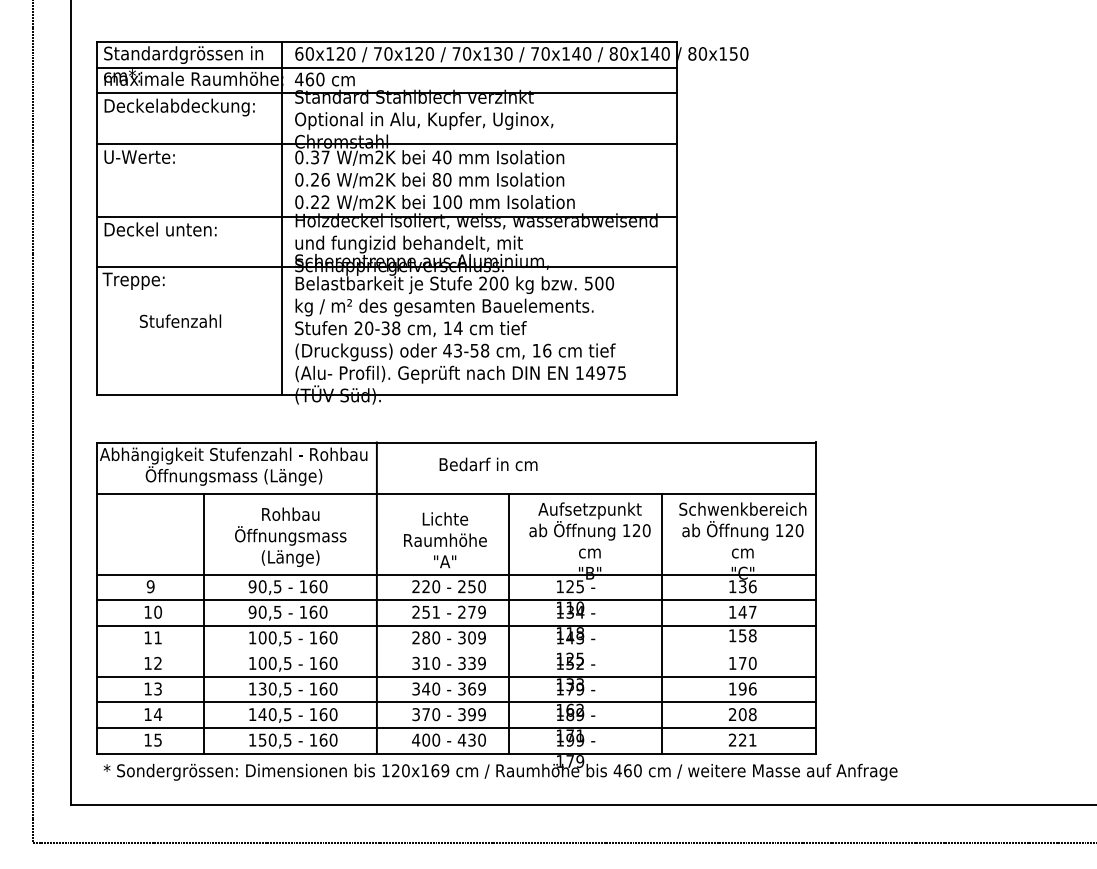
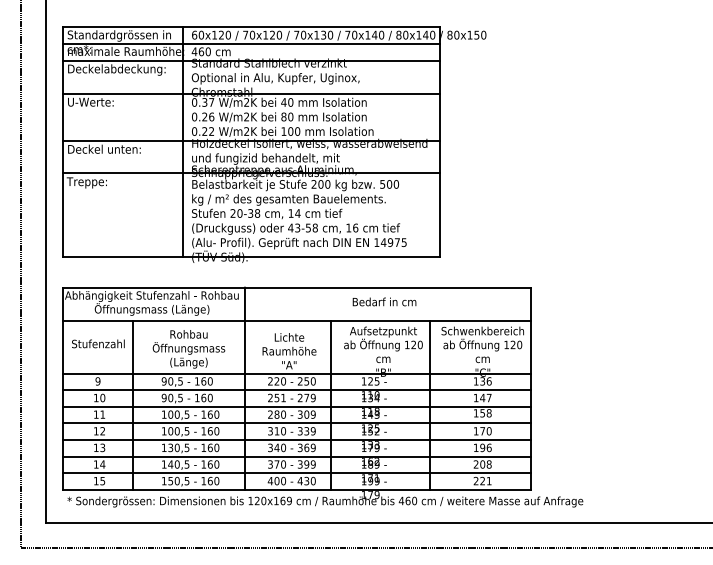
text: (180, 320) -> (98, 343), moved
text: (488, 463) -> (384, 301), moved
line: (456, 651) -> (296, 423), added

